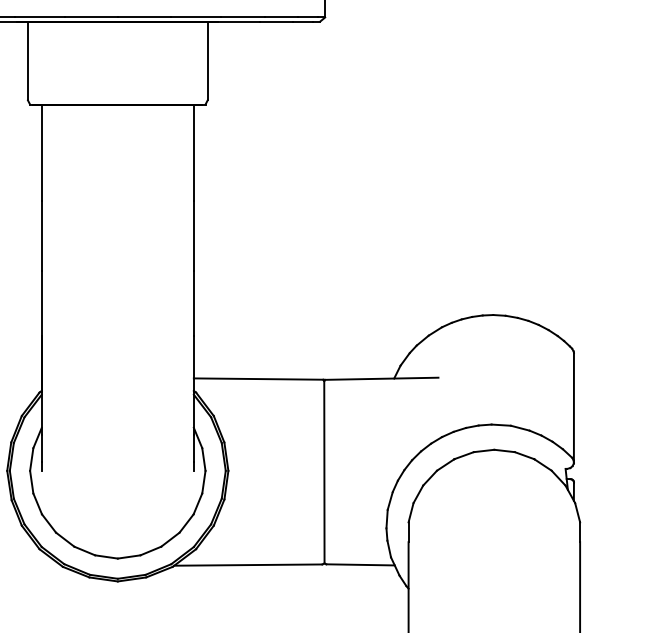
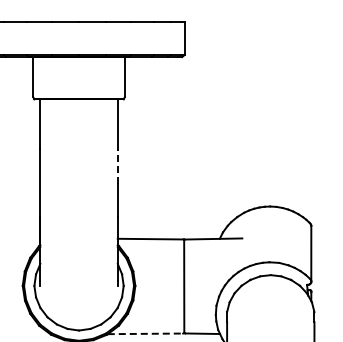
line: (193, 236) -> (117, 166), solid -> dashed
line: (248, 564) -> (145, 333), solid -> dashed

